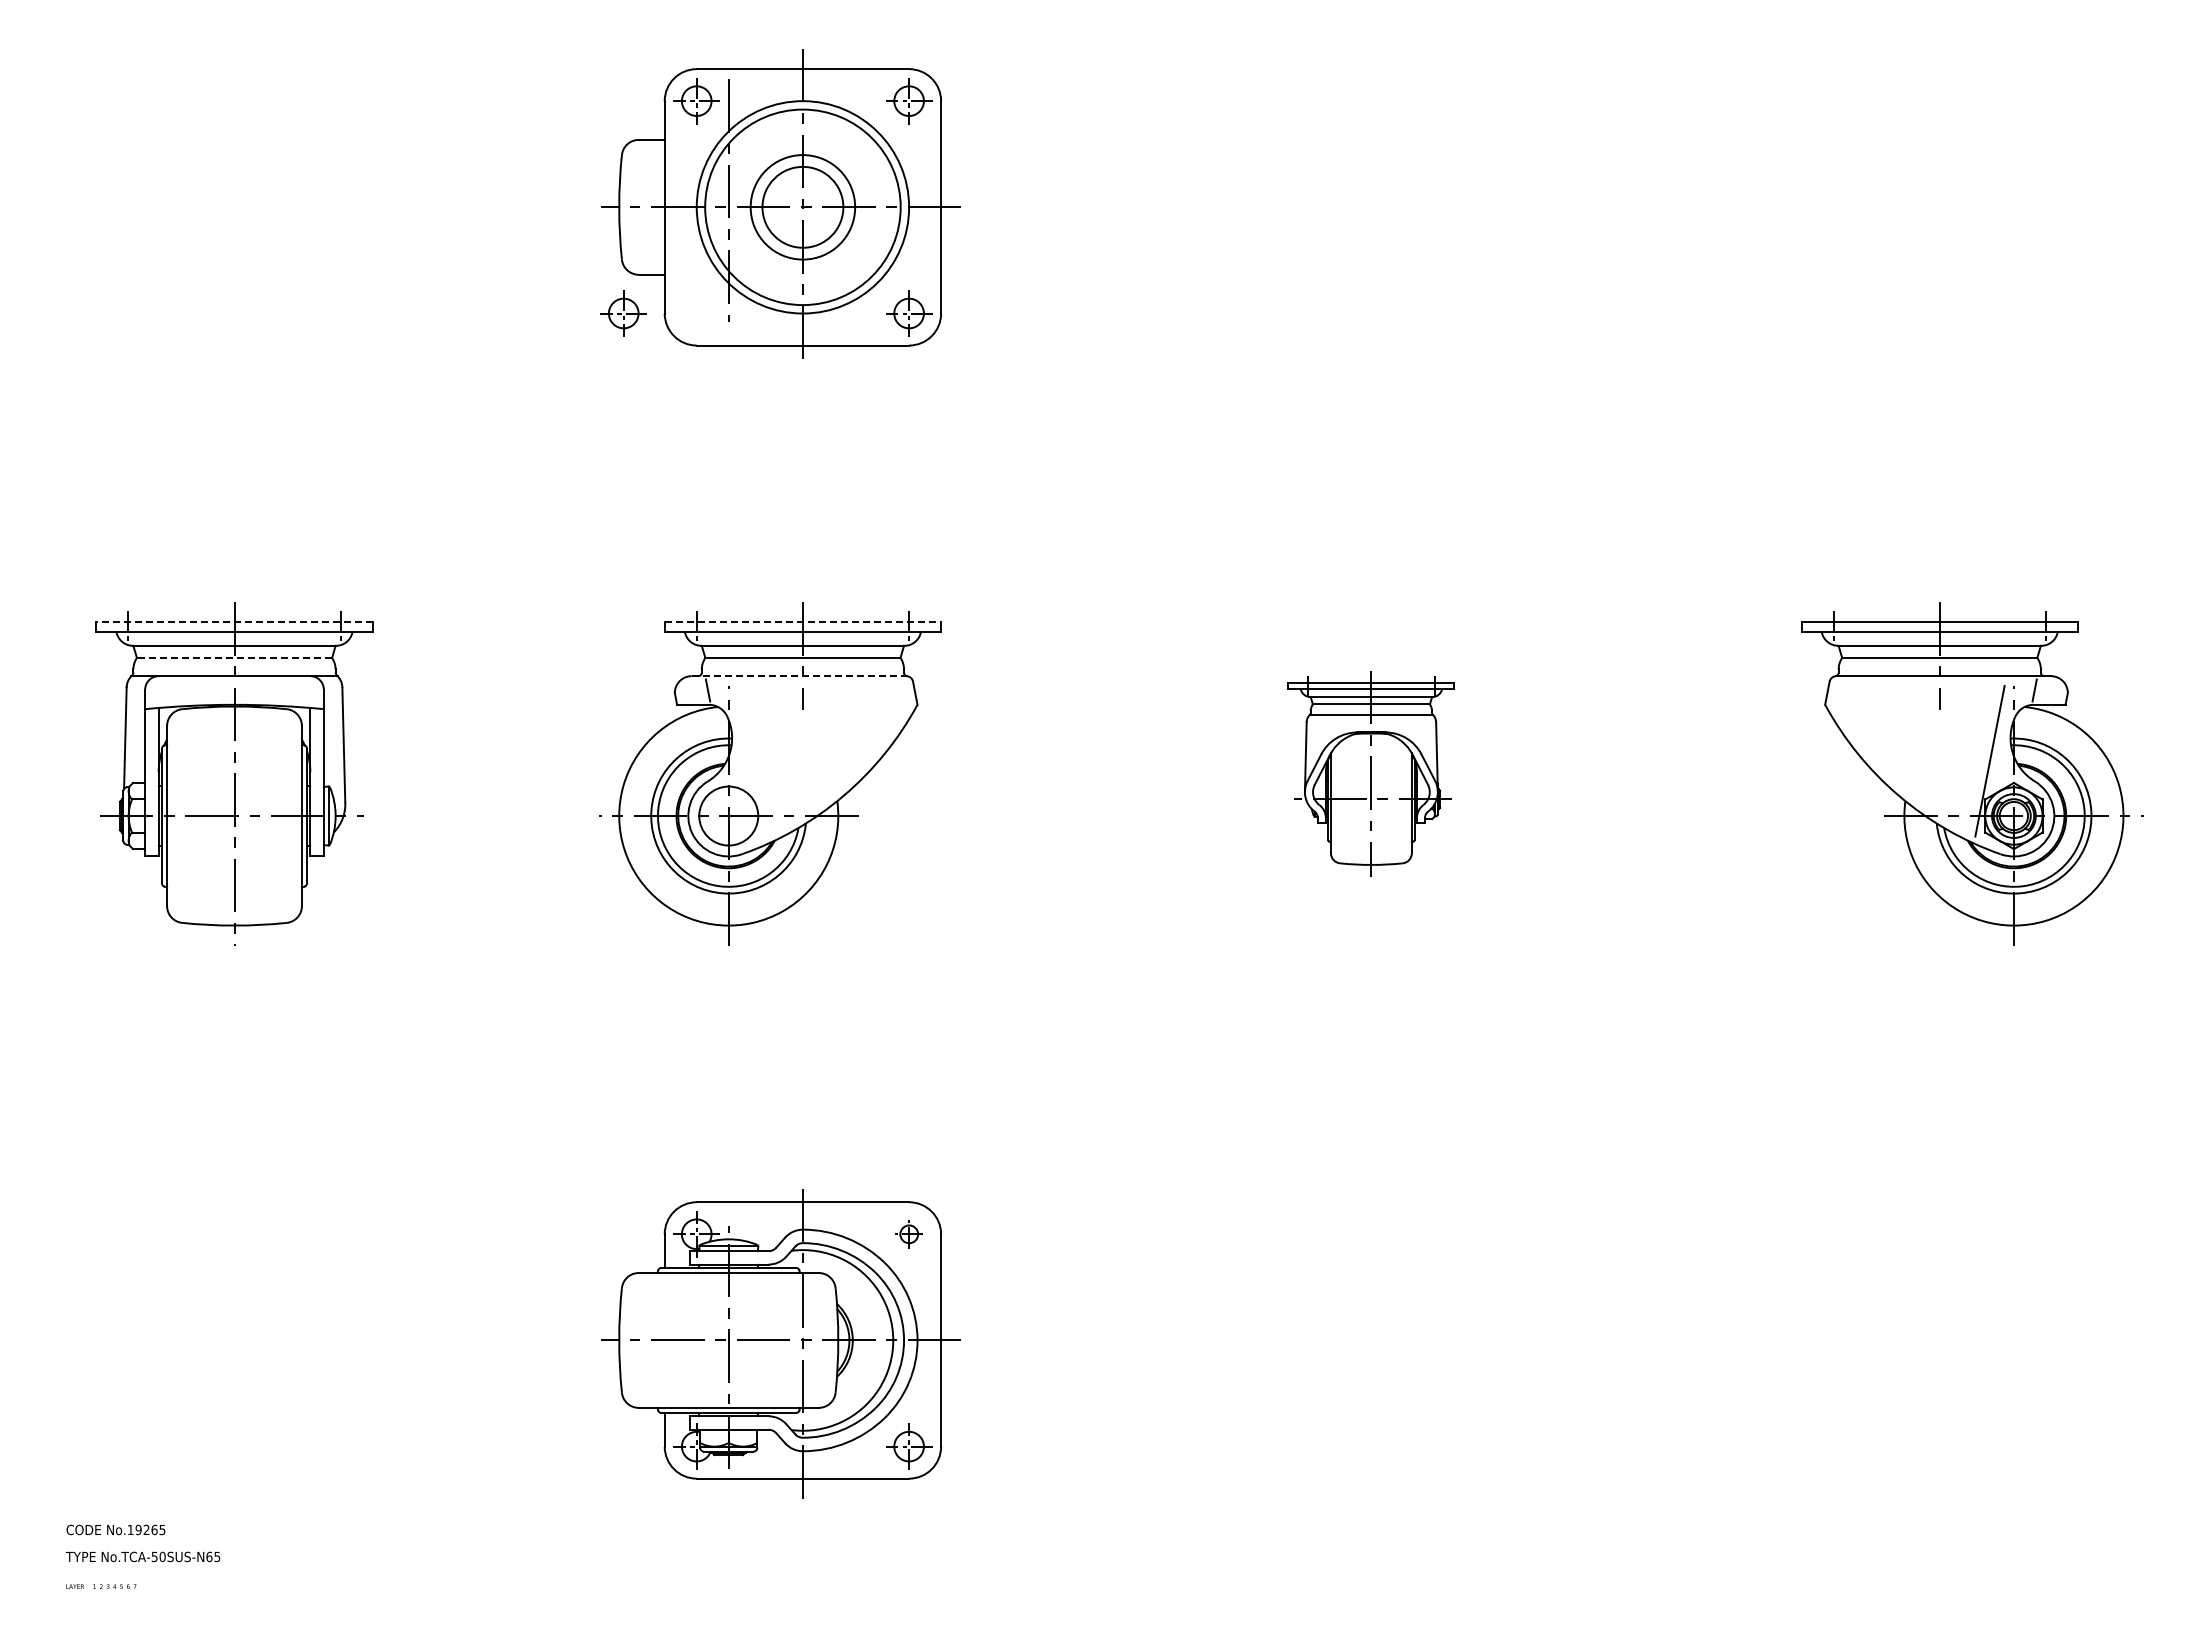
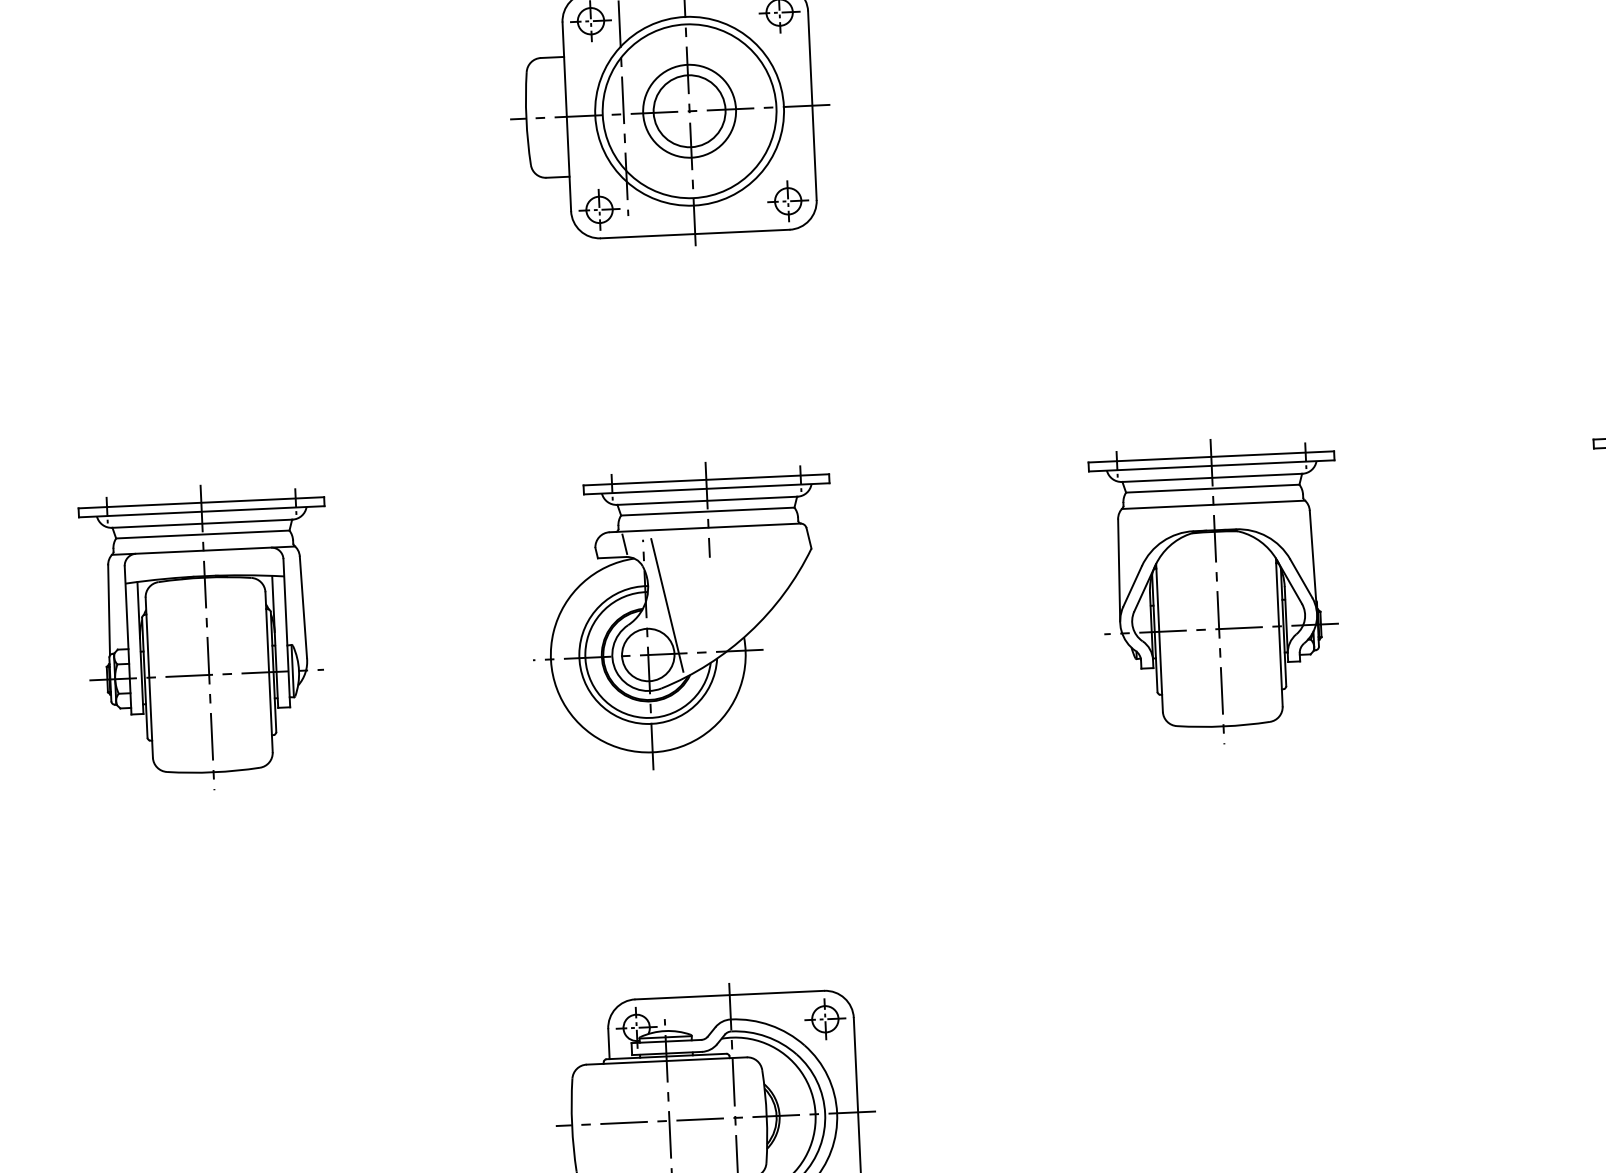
part: (623, 313) -> (599, 209), moved
line: (234, 622) -> (201, 503), dashed -> solid
line: (803, 622) -> (706, 480), dashed -> solid
line: (234, 657) -> (202, 534), dashed -> solid
line: (799, 676) -> (705, 528), dashed -> solid
line: (752, 761) -> (667, 605), added
part: (1371, 773) -> (1217, 591), size x1.67
part: (909, 1234) -> (825, 1019), size x1.67

